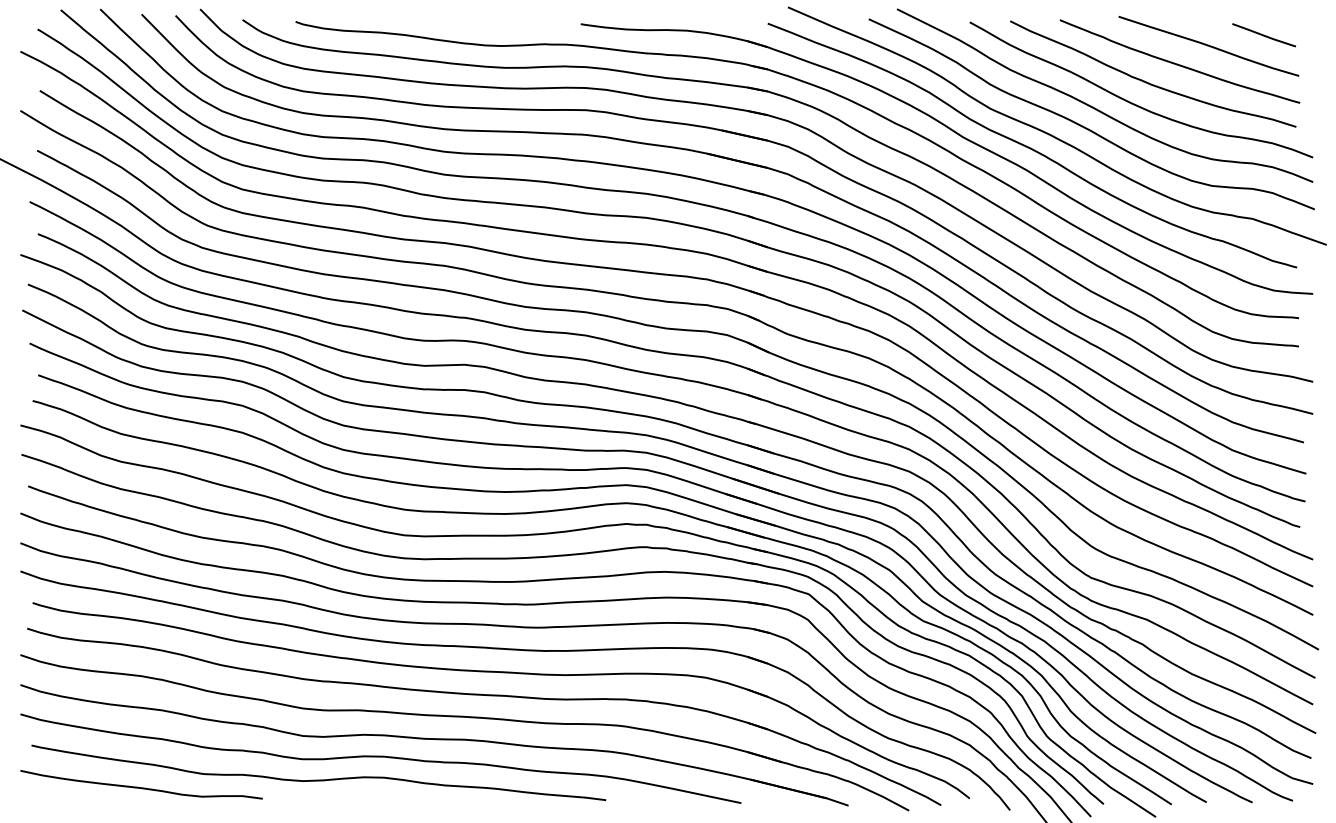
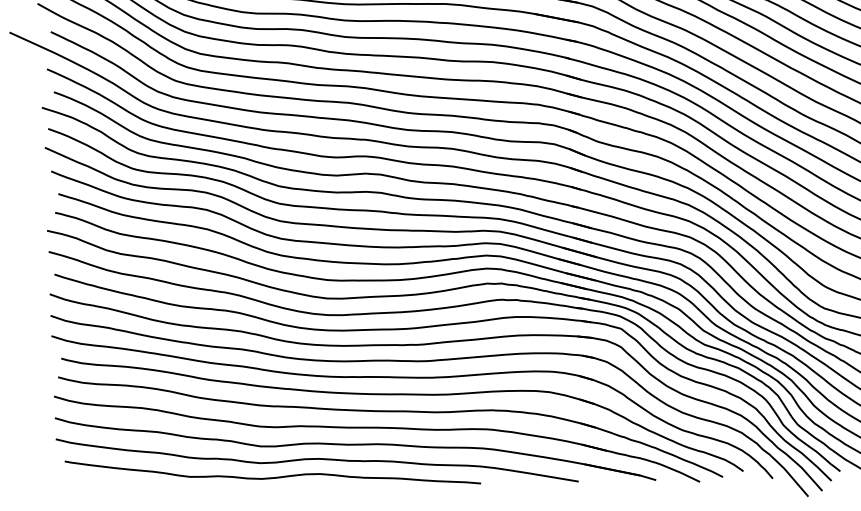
curve: (141, 787) -> (145, 488), removed

